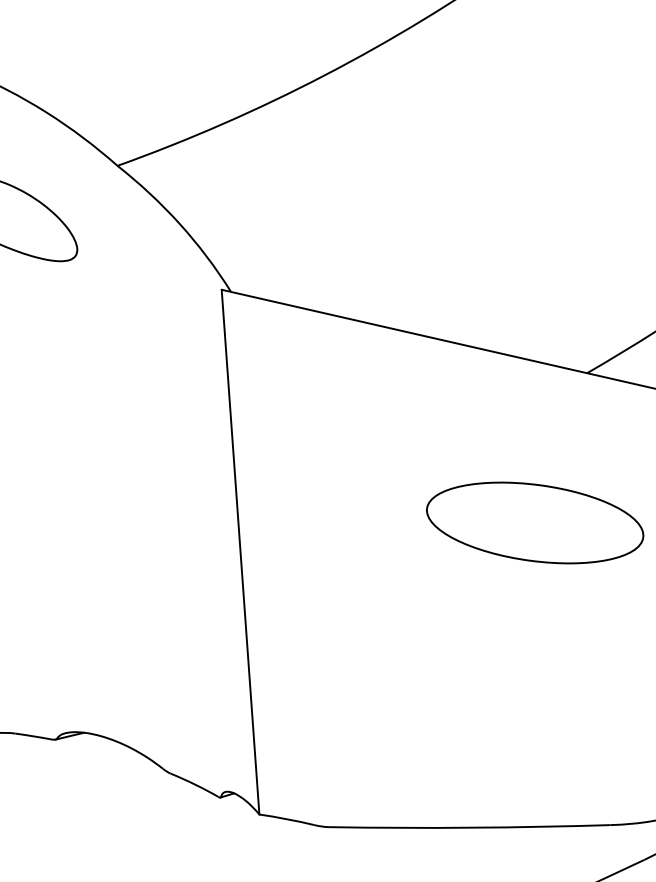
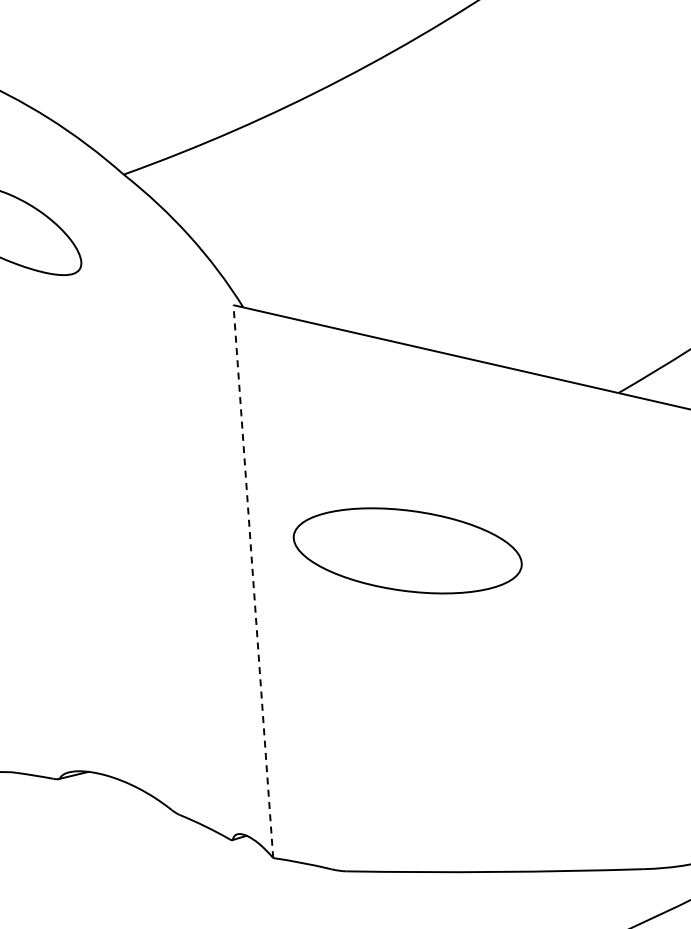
part: (534, 522) -> (407, 550), moved
line: (240, 552) -> (253, 581), solid -> dashed

